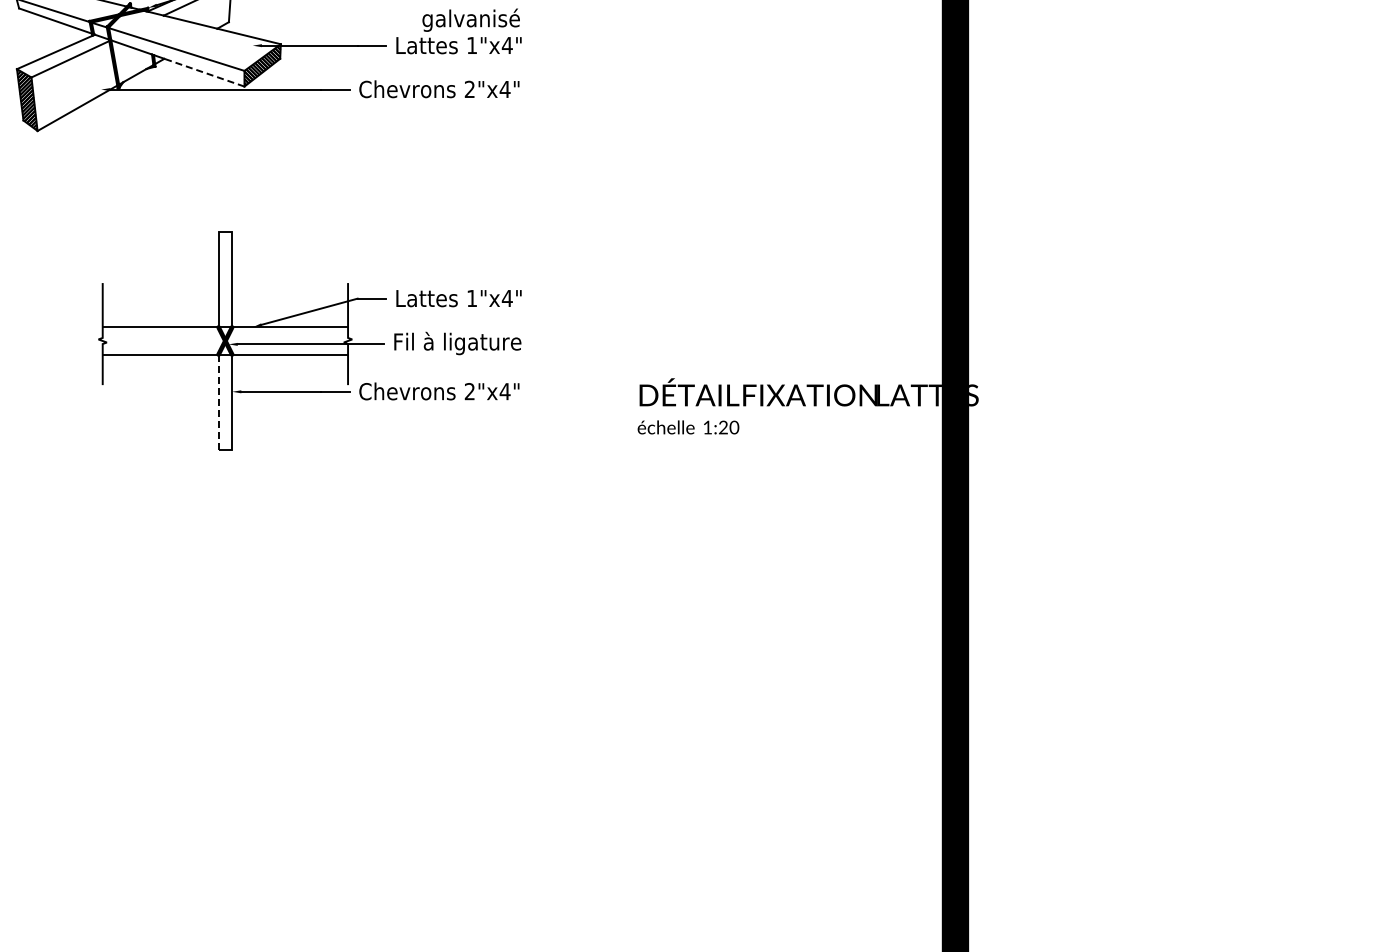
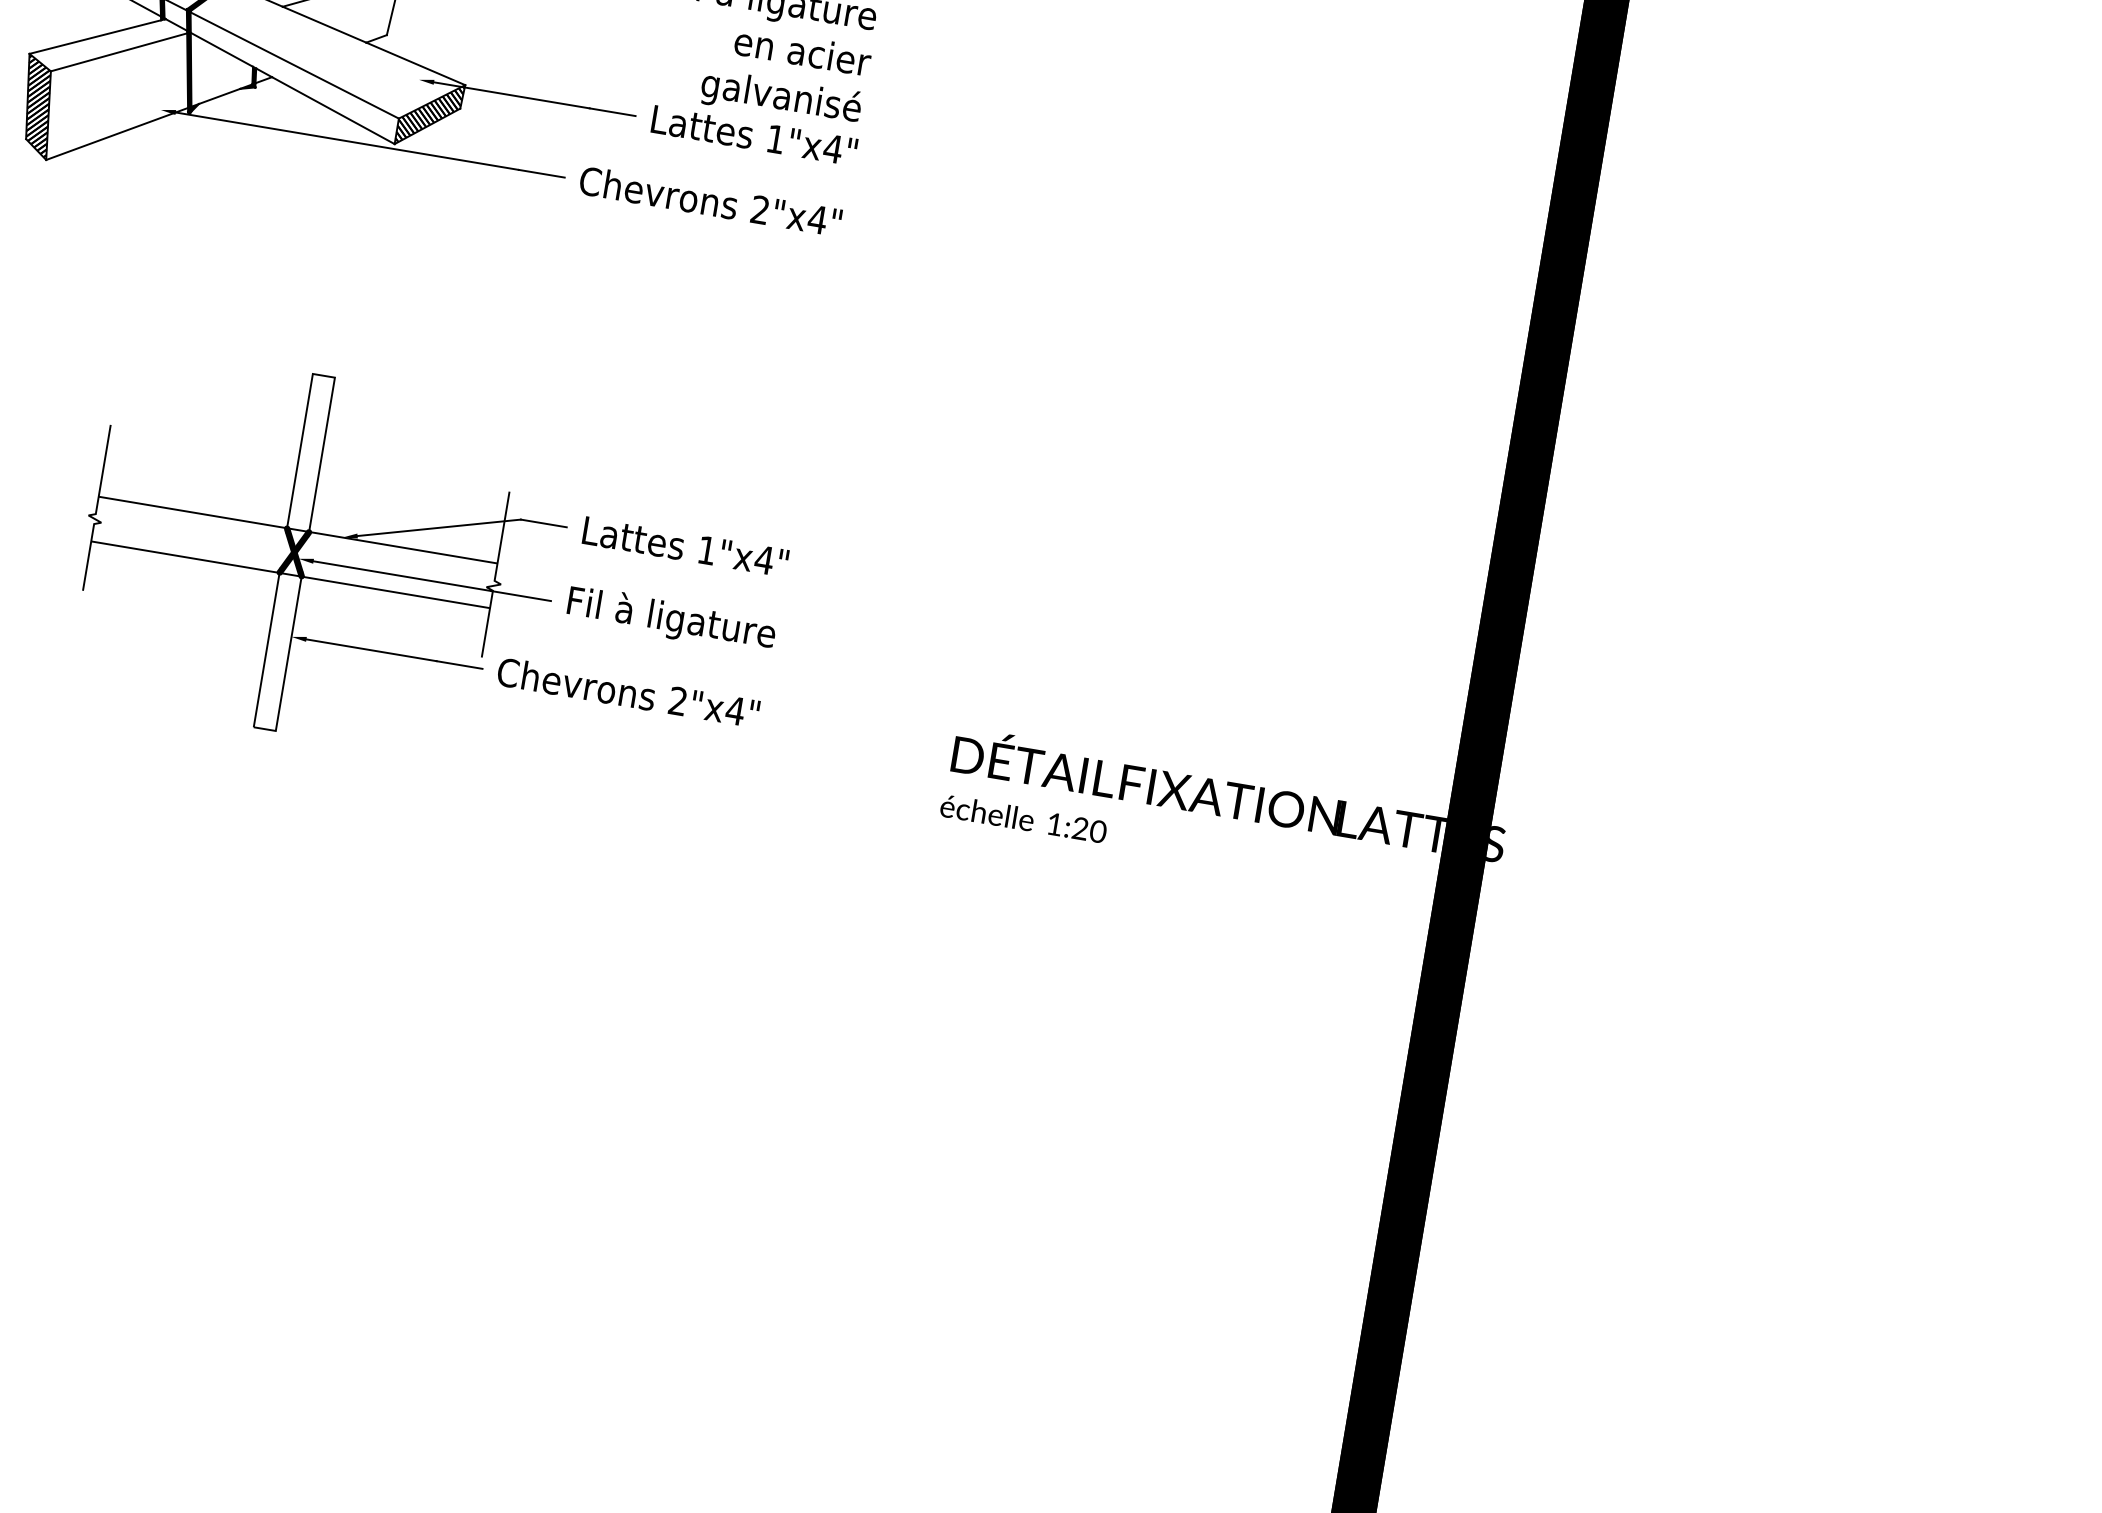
line: (204, 72) -> (333, 110), dashed -> solid
line: (218, 400) -> (267, 647), dashed -> solid

